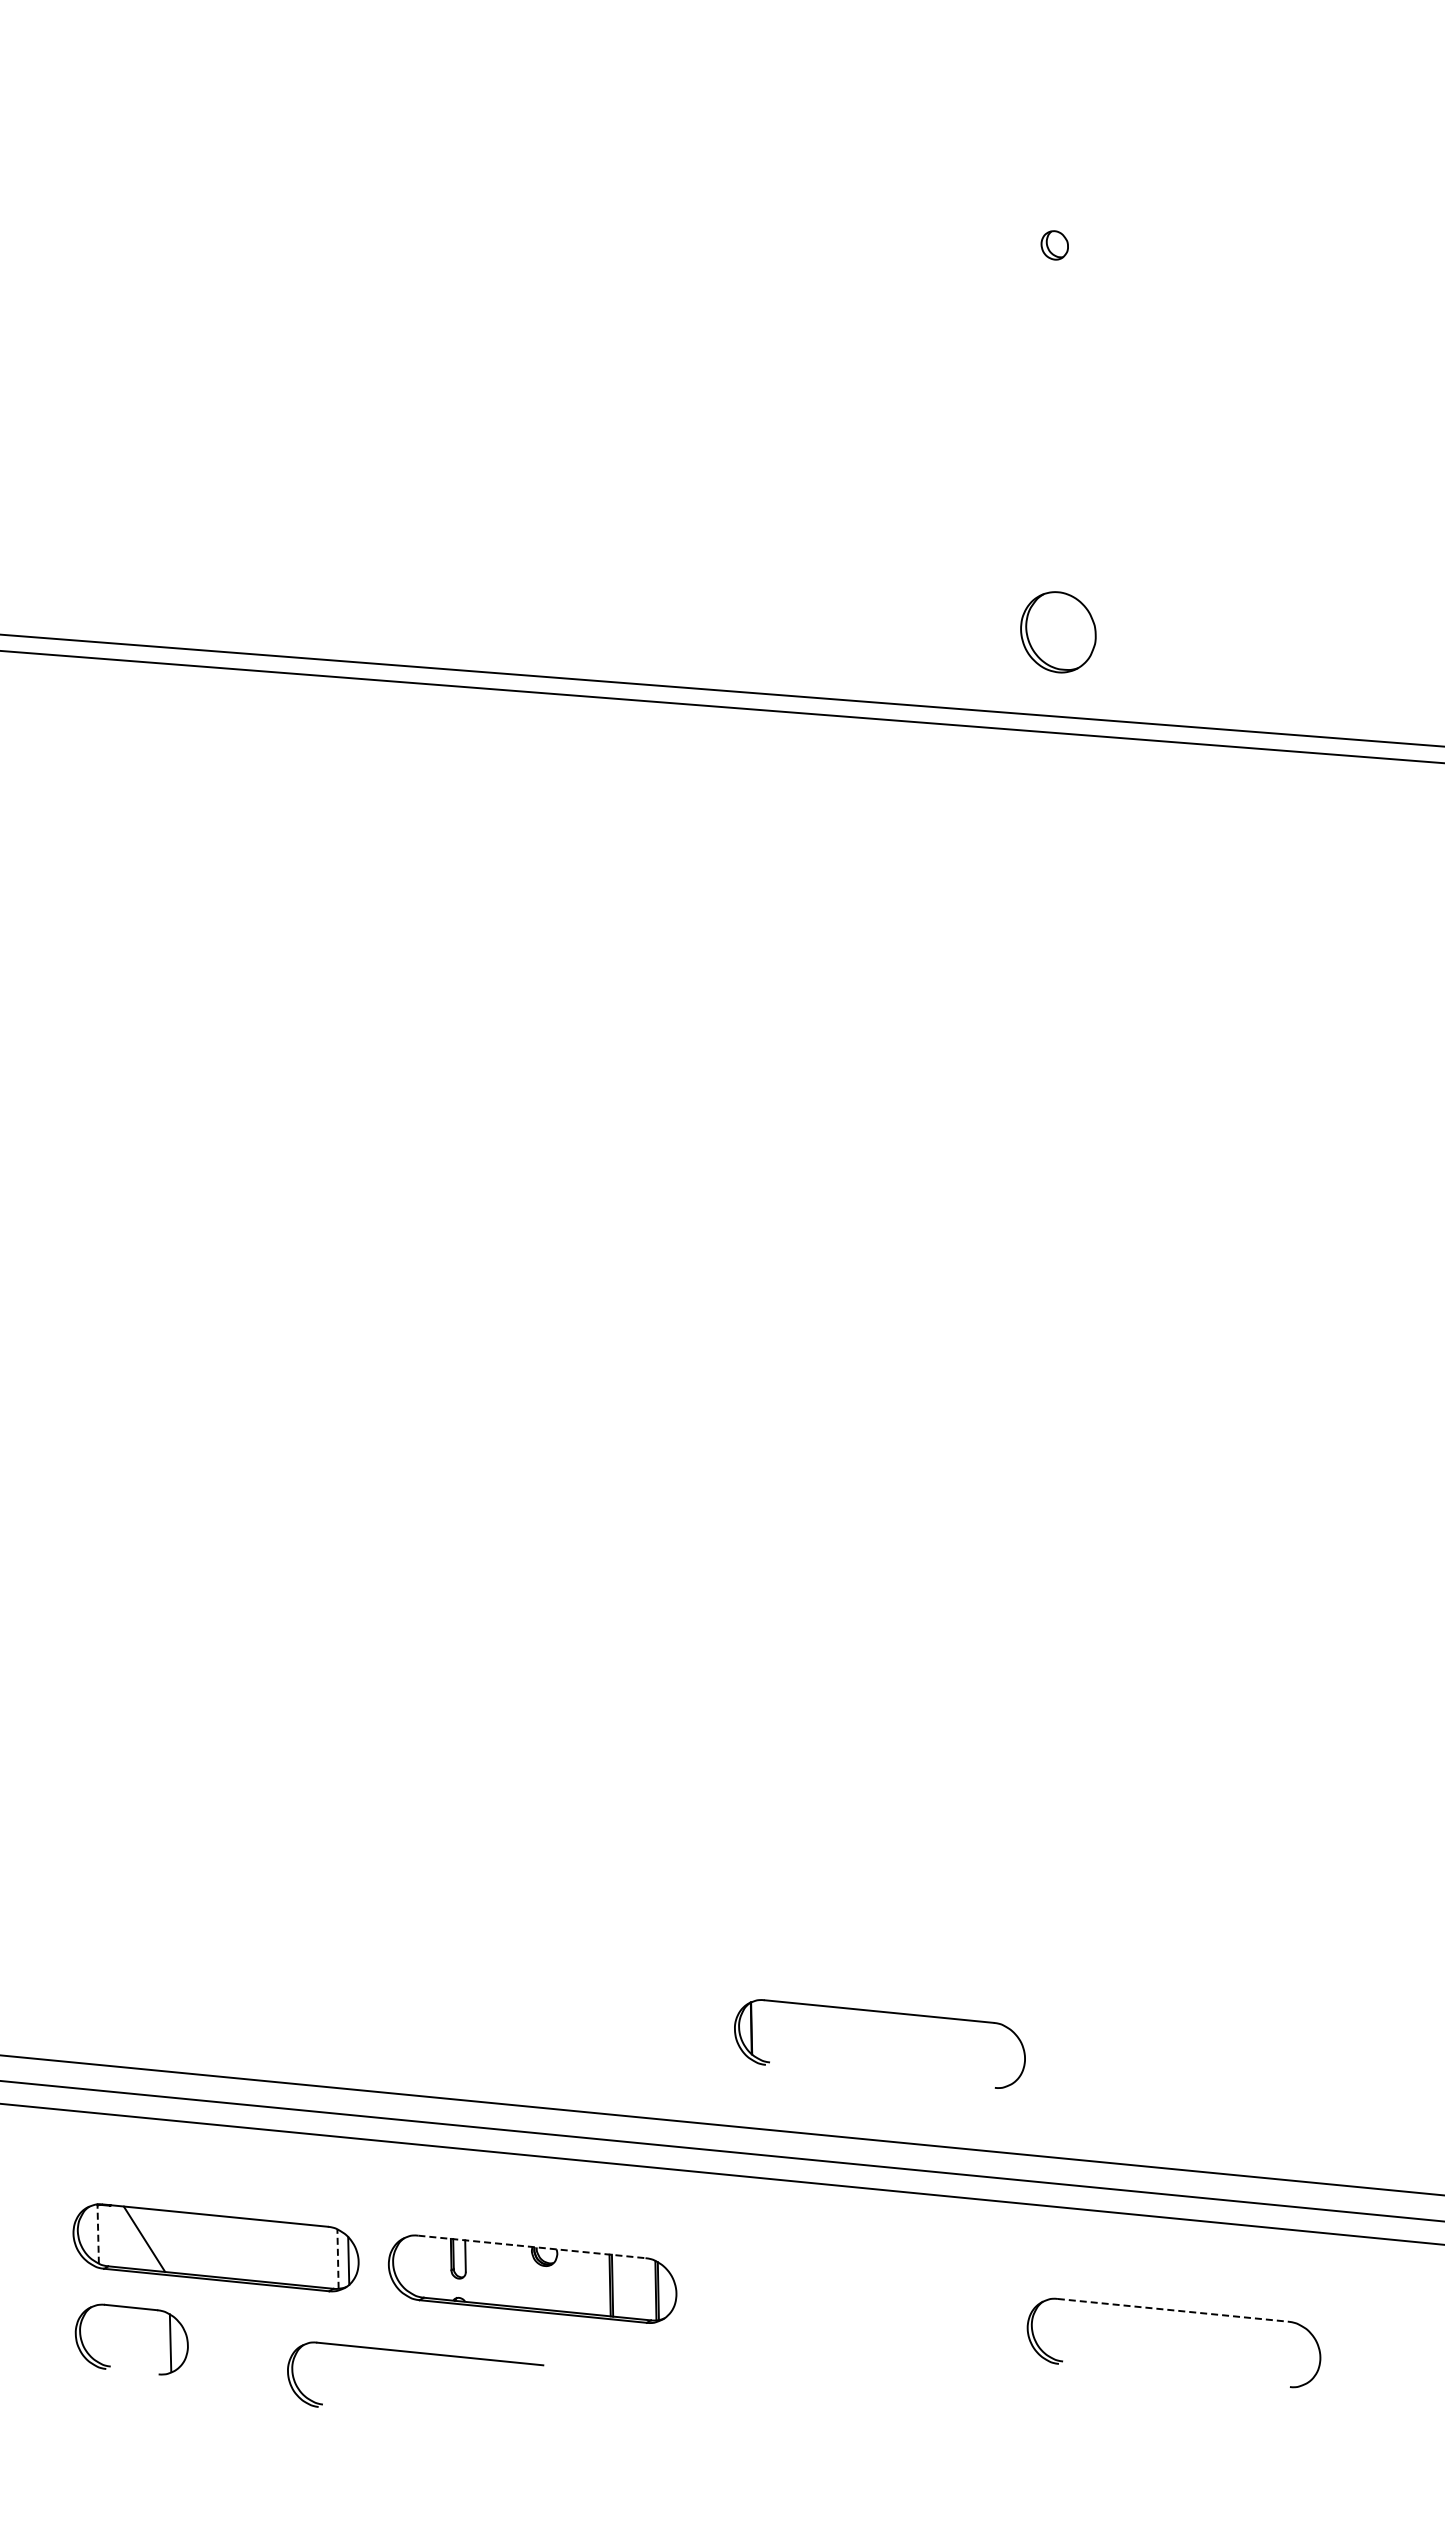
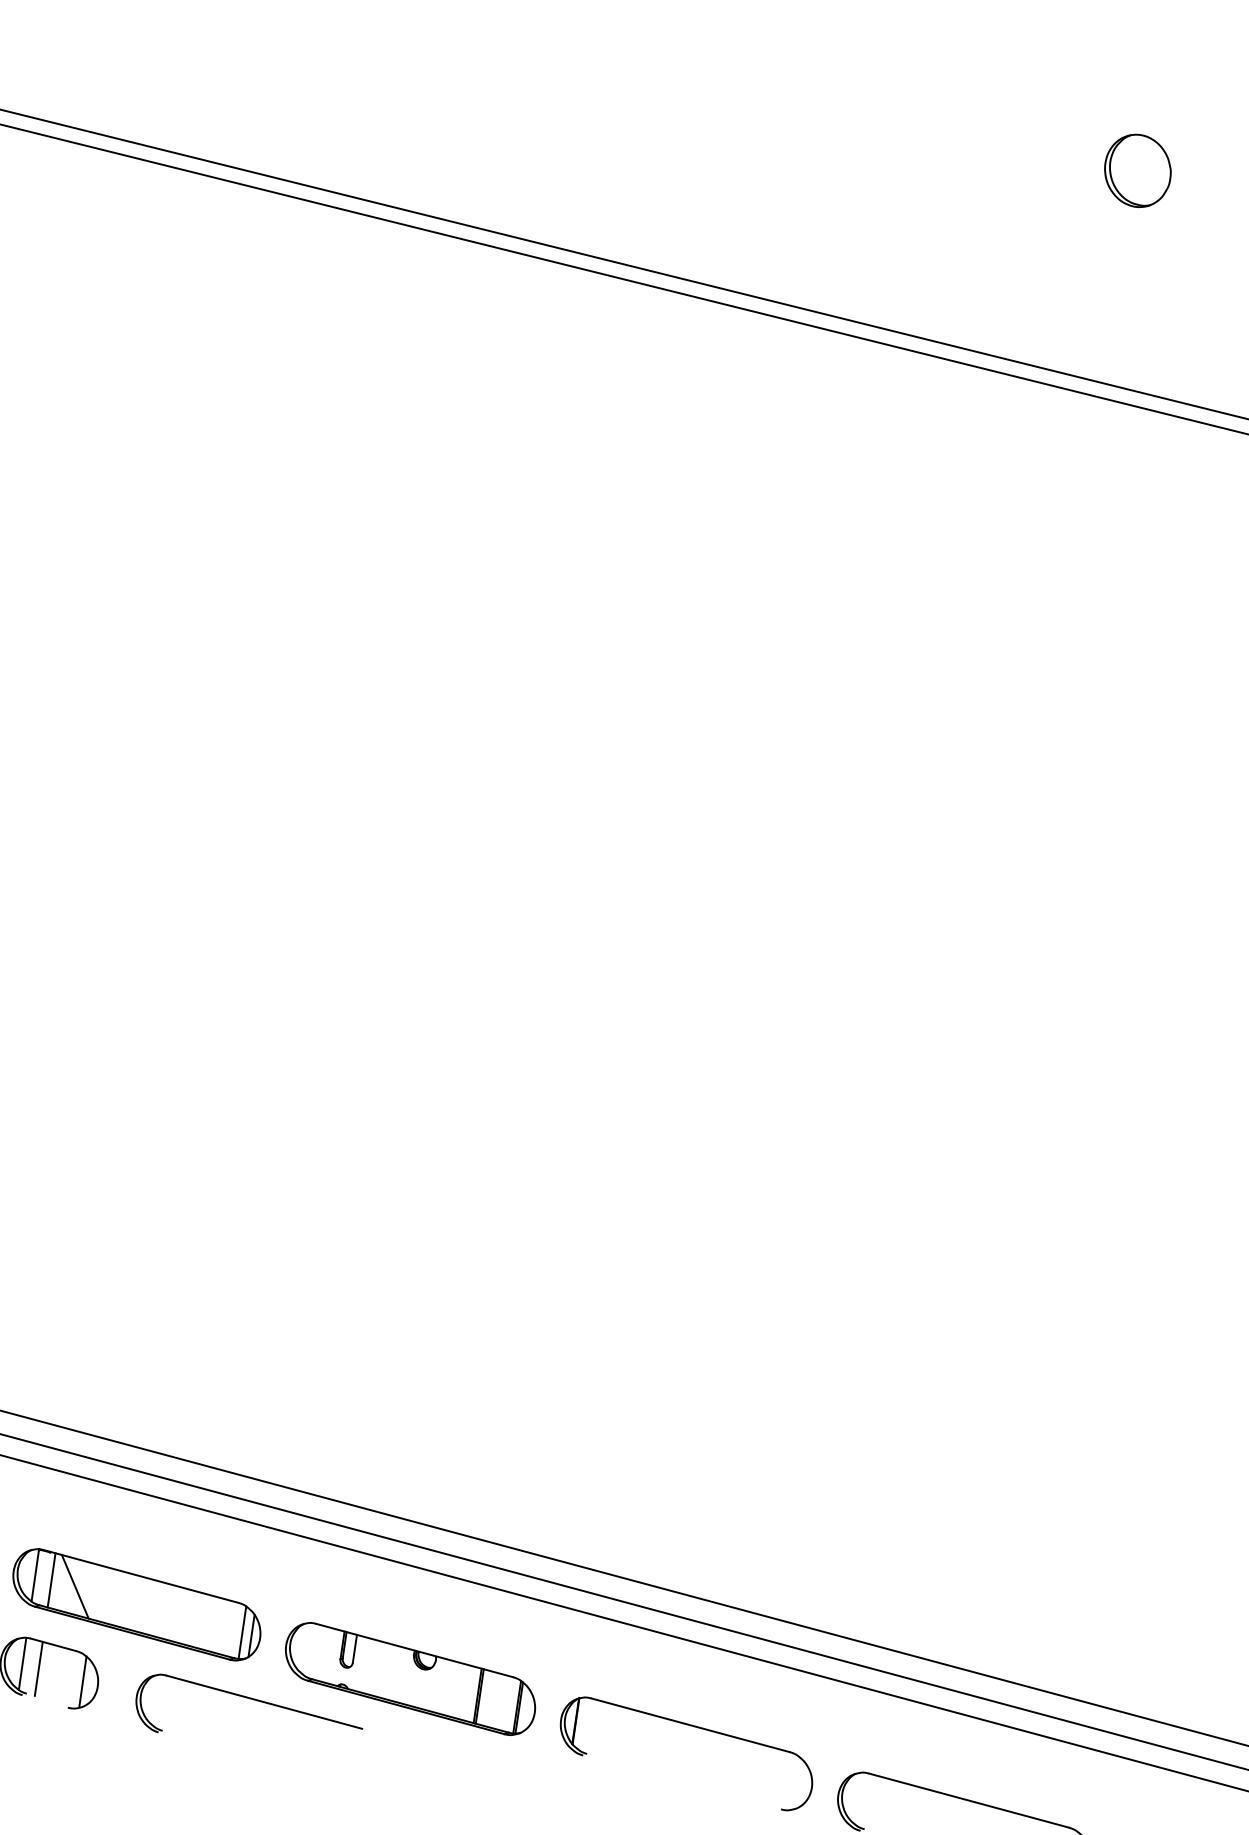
part: (1058, 632) -> (1137, 171), moved
part: (885, 2013) -> (695, 1727), moved
line: (98, 2233) -> (35, 1574), dashed -> solid
line: (116, 2236) -> (51, 1580), added
line: (532, 2246) -> (415, 1650), dashed -> solid
line: (338, 2259) -> (242, 1633), dashed -> solid
line: (1173, 2310) -> (969, 1800), dashed -> solid
line: (100, 2333) -> (22, 1663), added
line: (119, 2336) -> (38, 1668), added
part: (415, 2353) -> (251, 1699), moved

